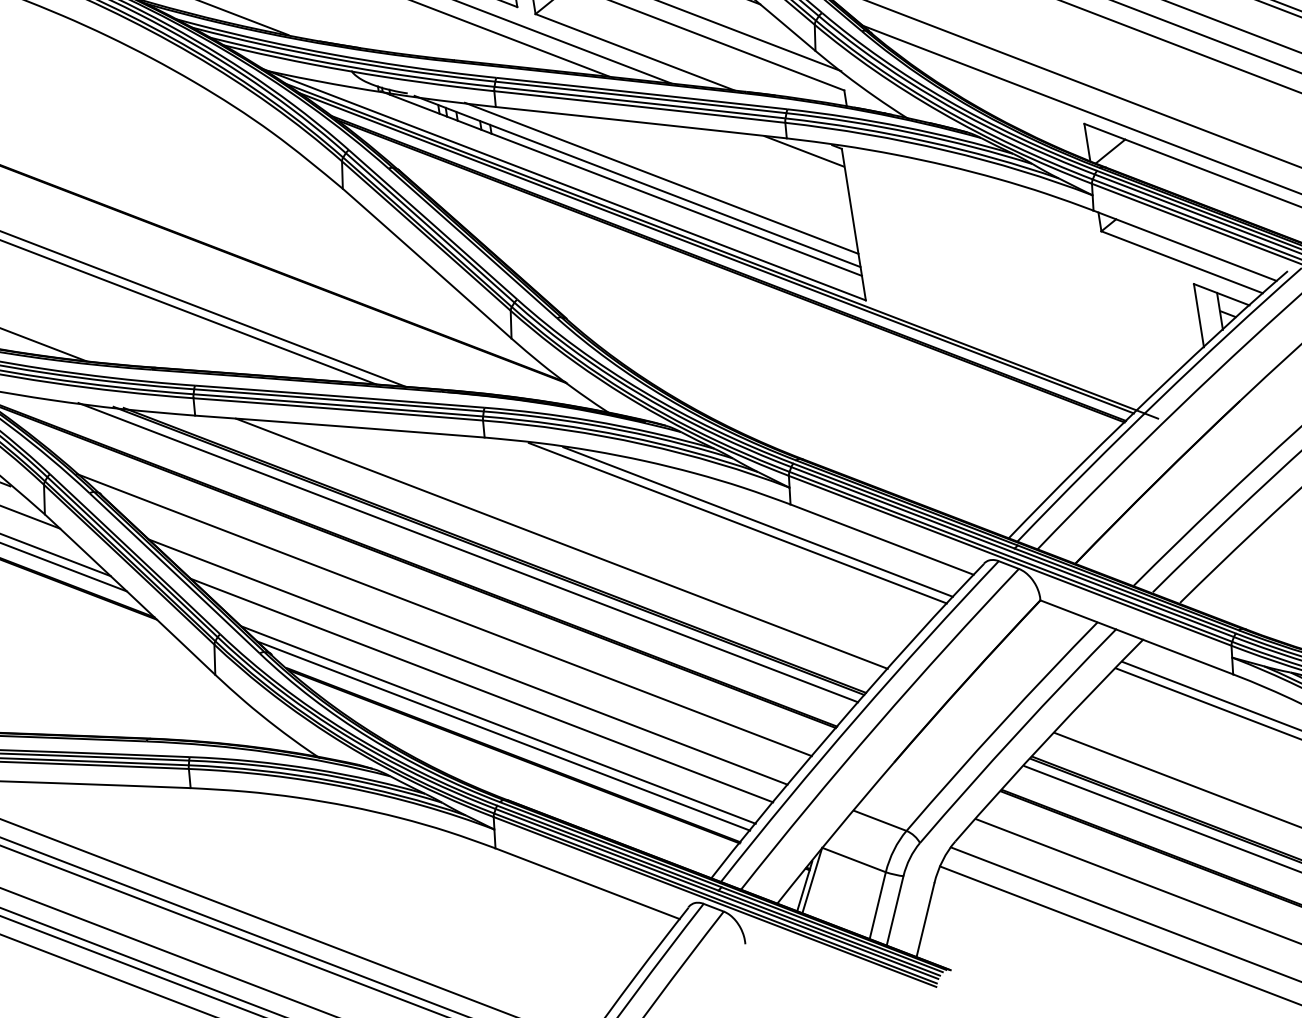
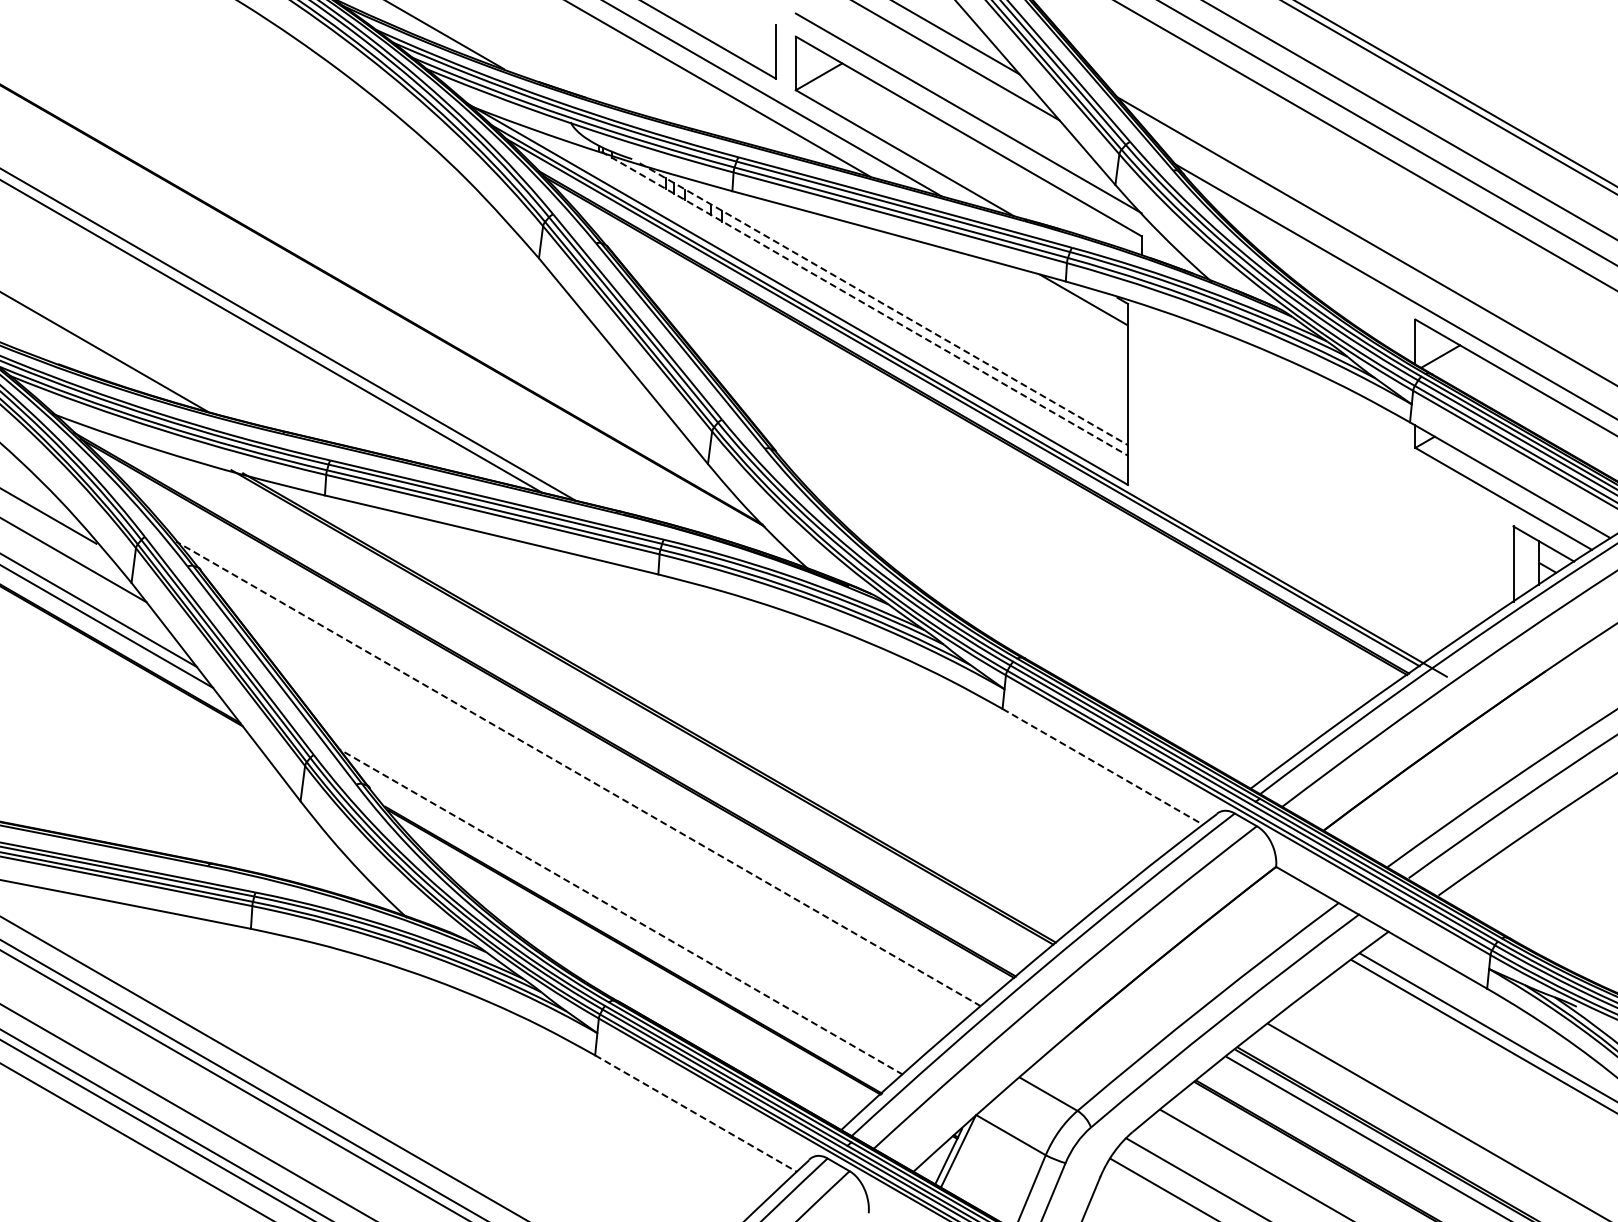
line: (661, 177) -> (912, 304), removed
line: (637, 181) -> (883, 304), solid -> dashed
line: (622, 183) -> (865, 303), solid -> dashed
line: (758, 522) -> (961, 723), removed
line: (737, 523) -> (937, 721), removed
line: (881, 539) -> (1102, 766), solid -> dashed
line: (561, 543) -> (728, 712), removed
line: (467, 552) -> (617, 705), removed
line: (444, 614) -> (578, 773), solid -> dashed
line: (468, 662) -> (597, 833), removed
line: (481, 690) -> (608, 868), removed
line: (497, 724) -> (620, 911), solid -> dashed
line: (503, 735) -> (625, 925), removed
line: (588, 883) -> (696, 1113), solid -> dashed

